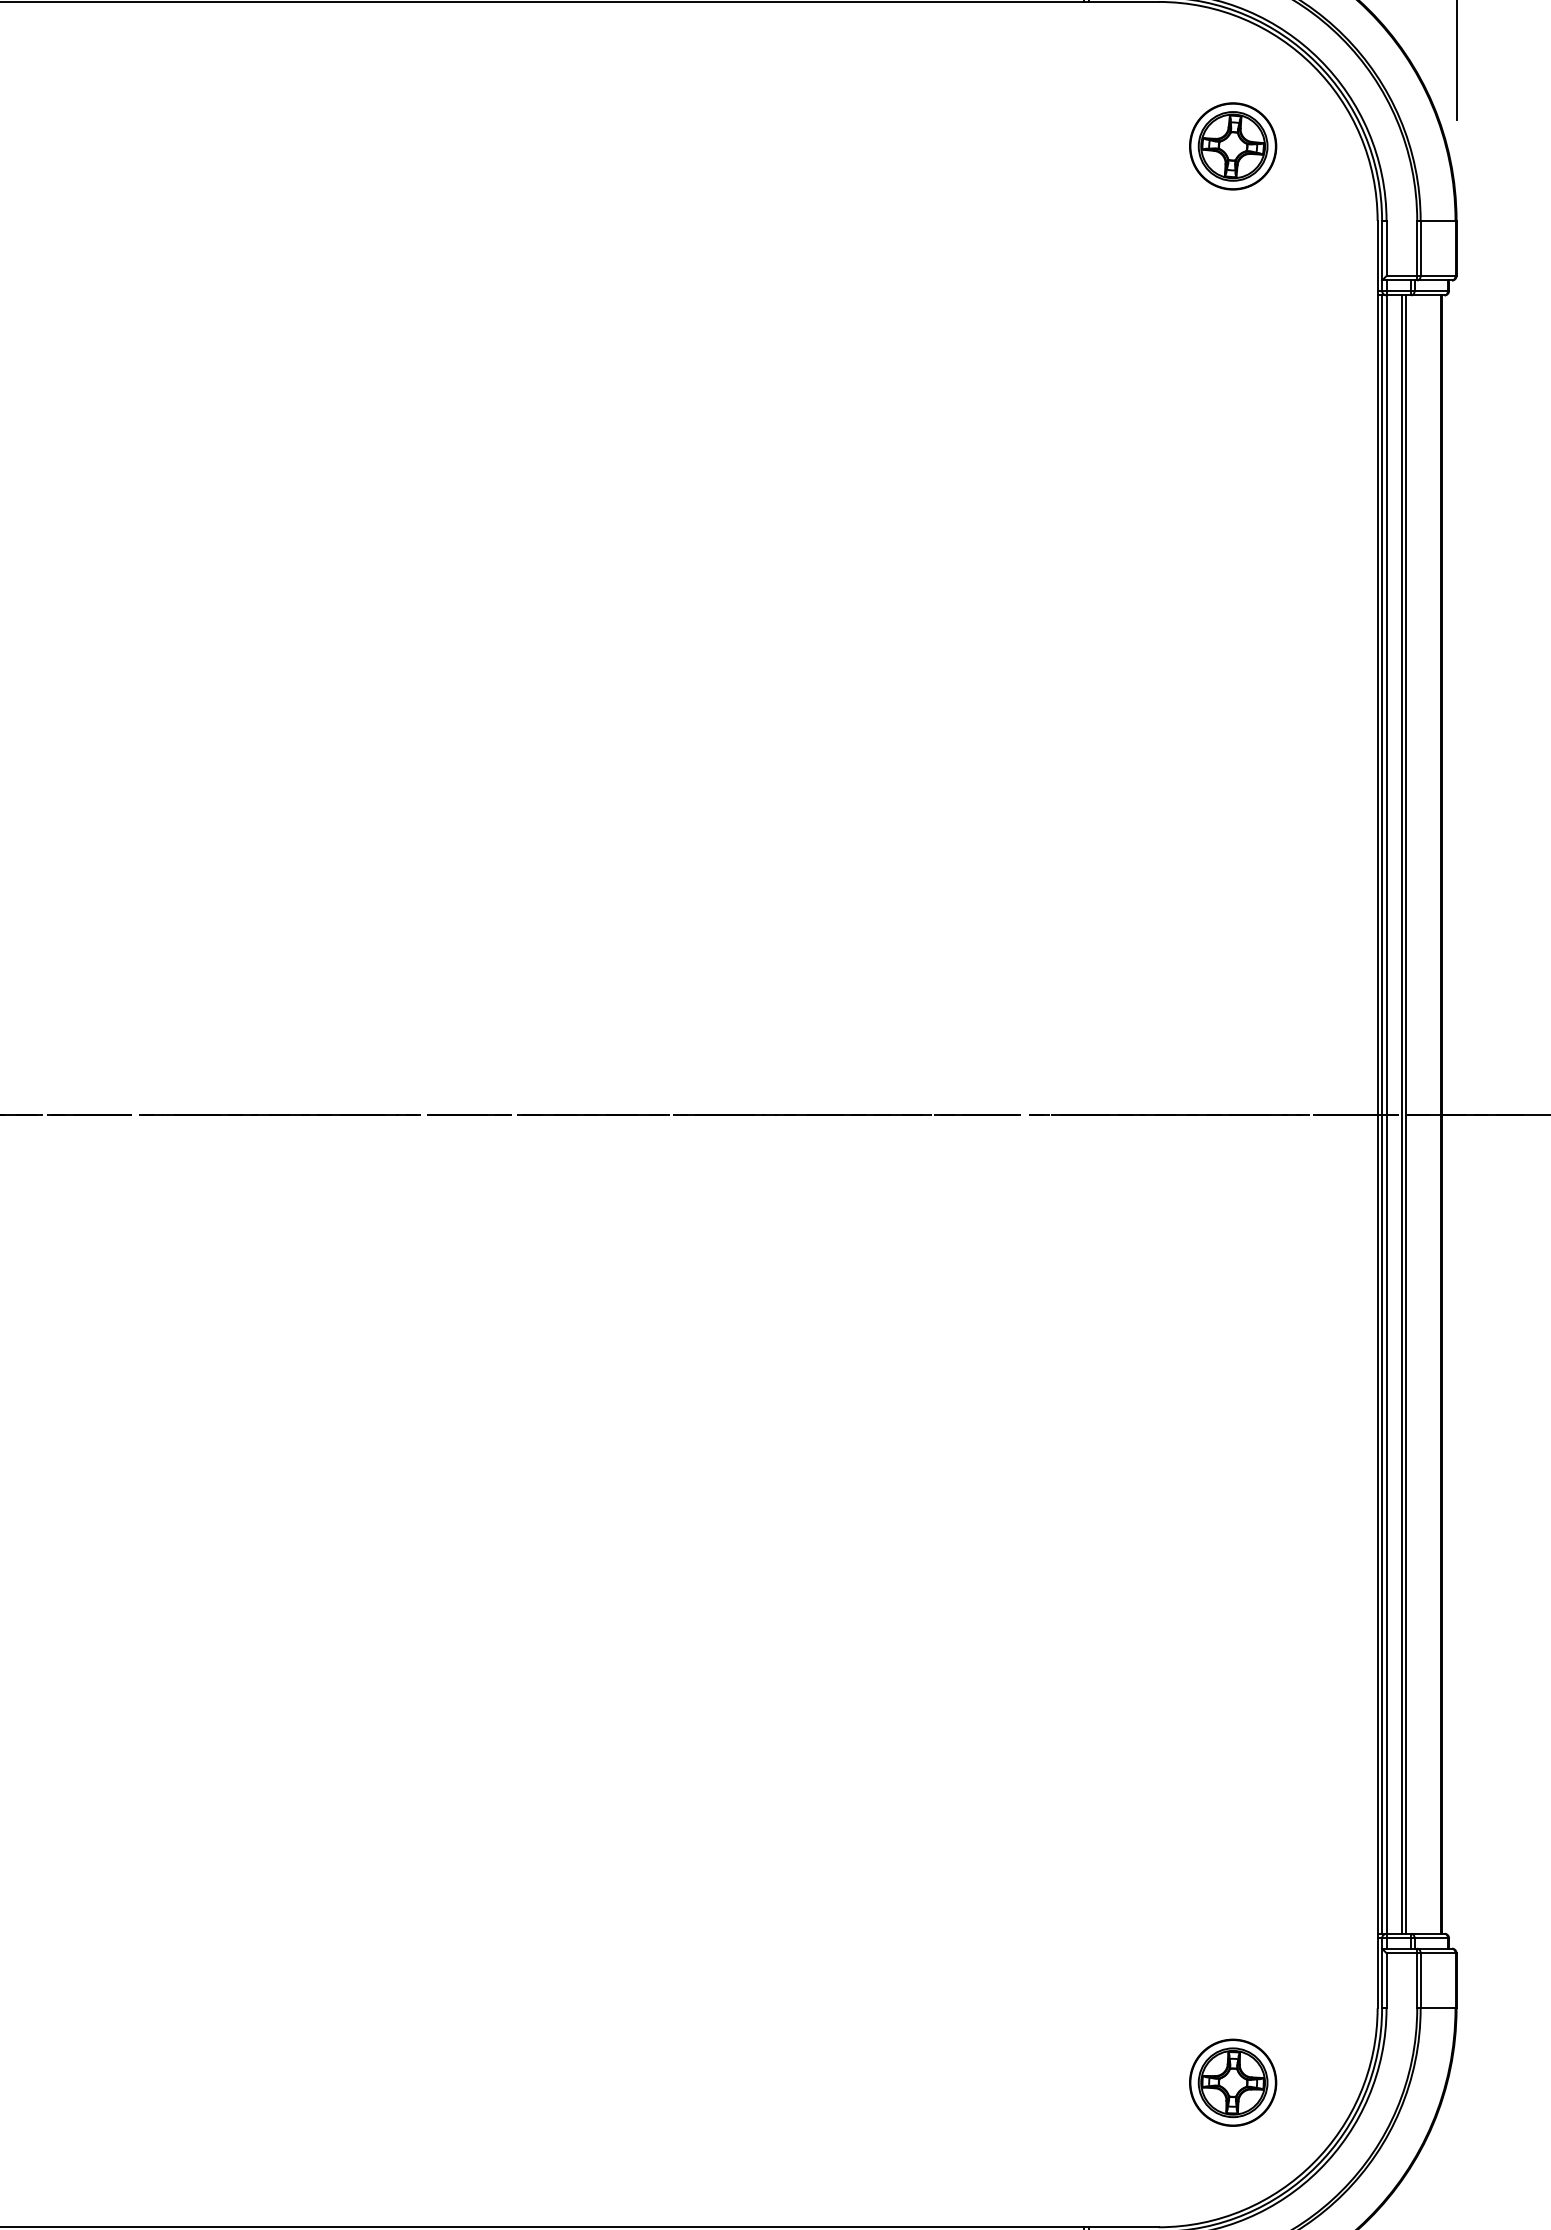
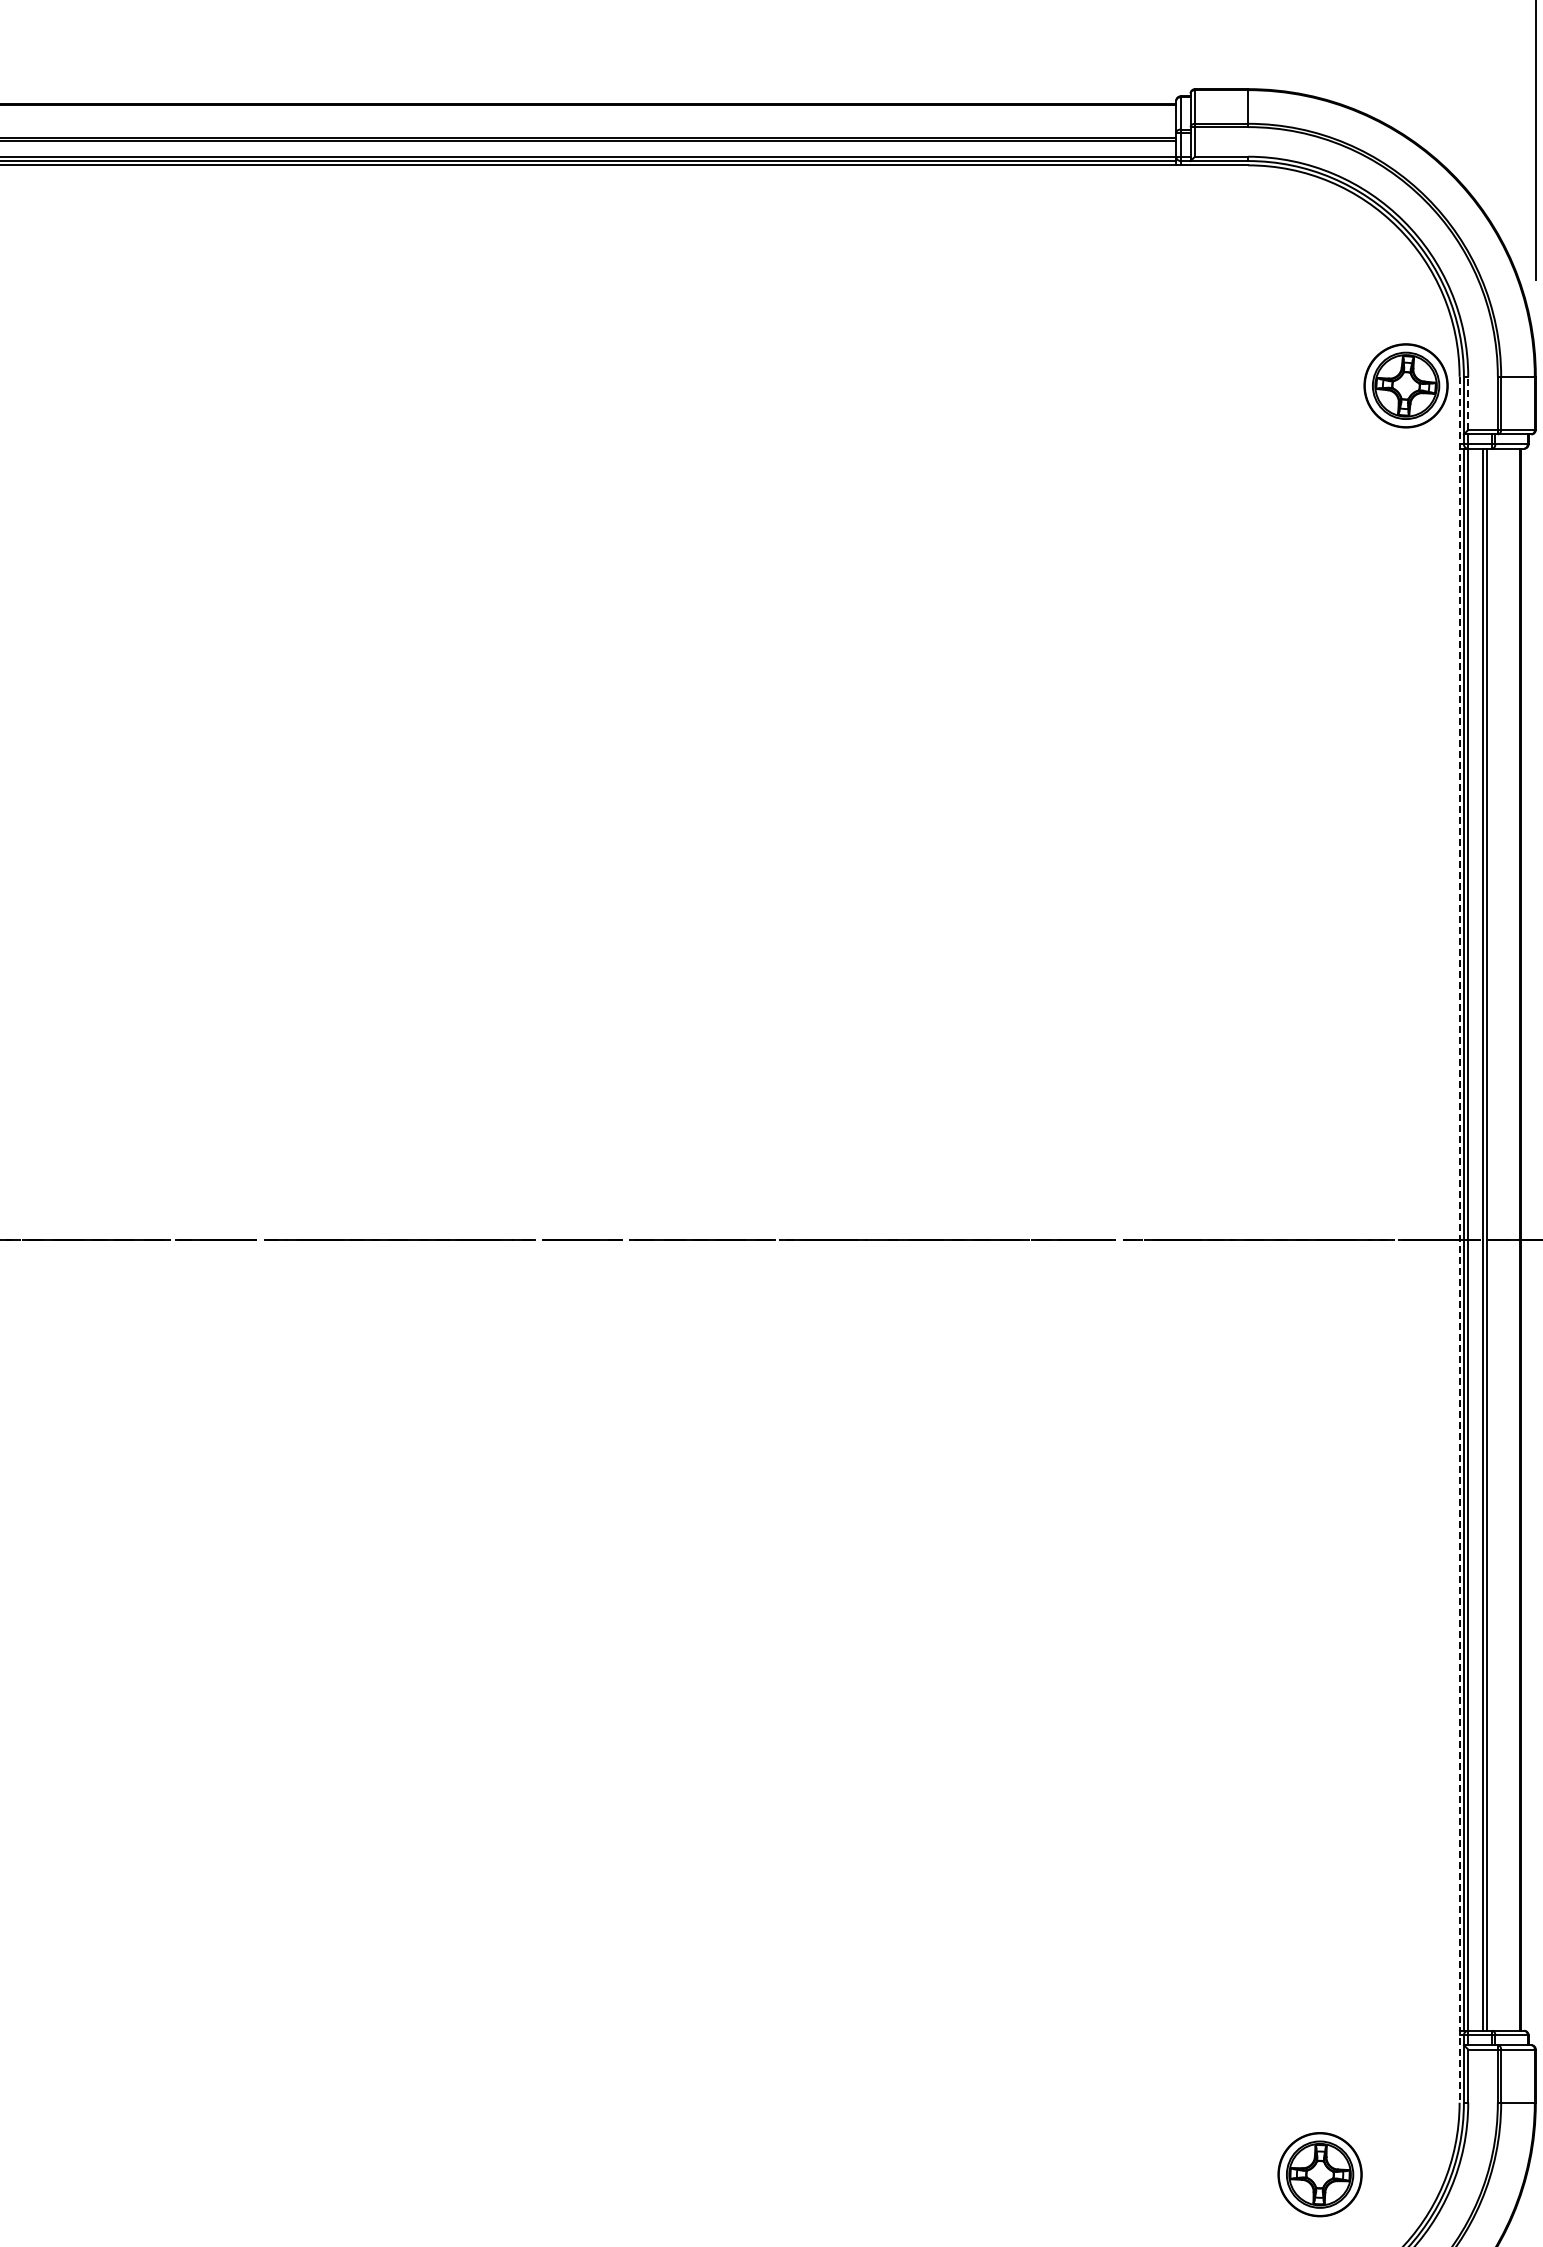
part: (1232, 146) -> (1405, 385), moved
line: (1386, 248) -> (1468, 403), solid -> dashed
line: (1377, 1114) -> (1459, 1239), solid -> dashed

